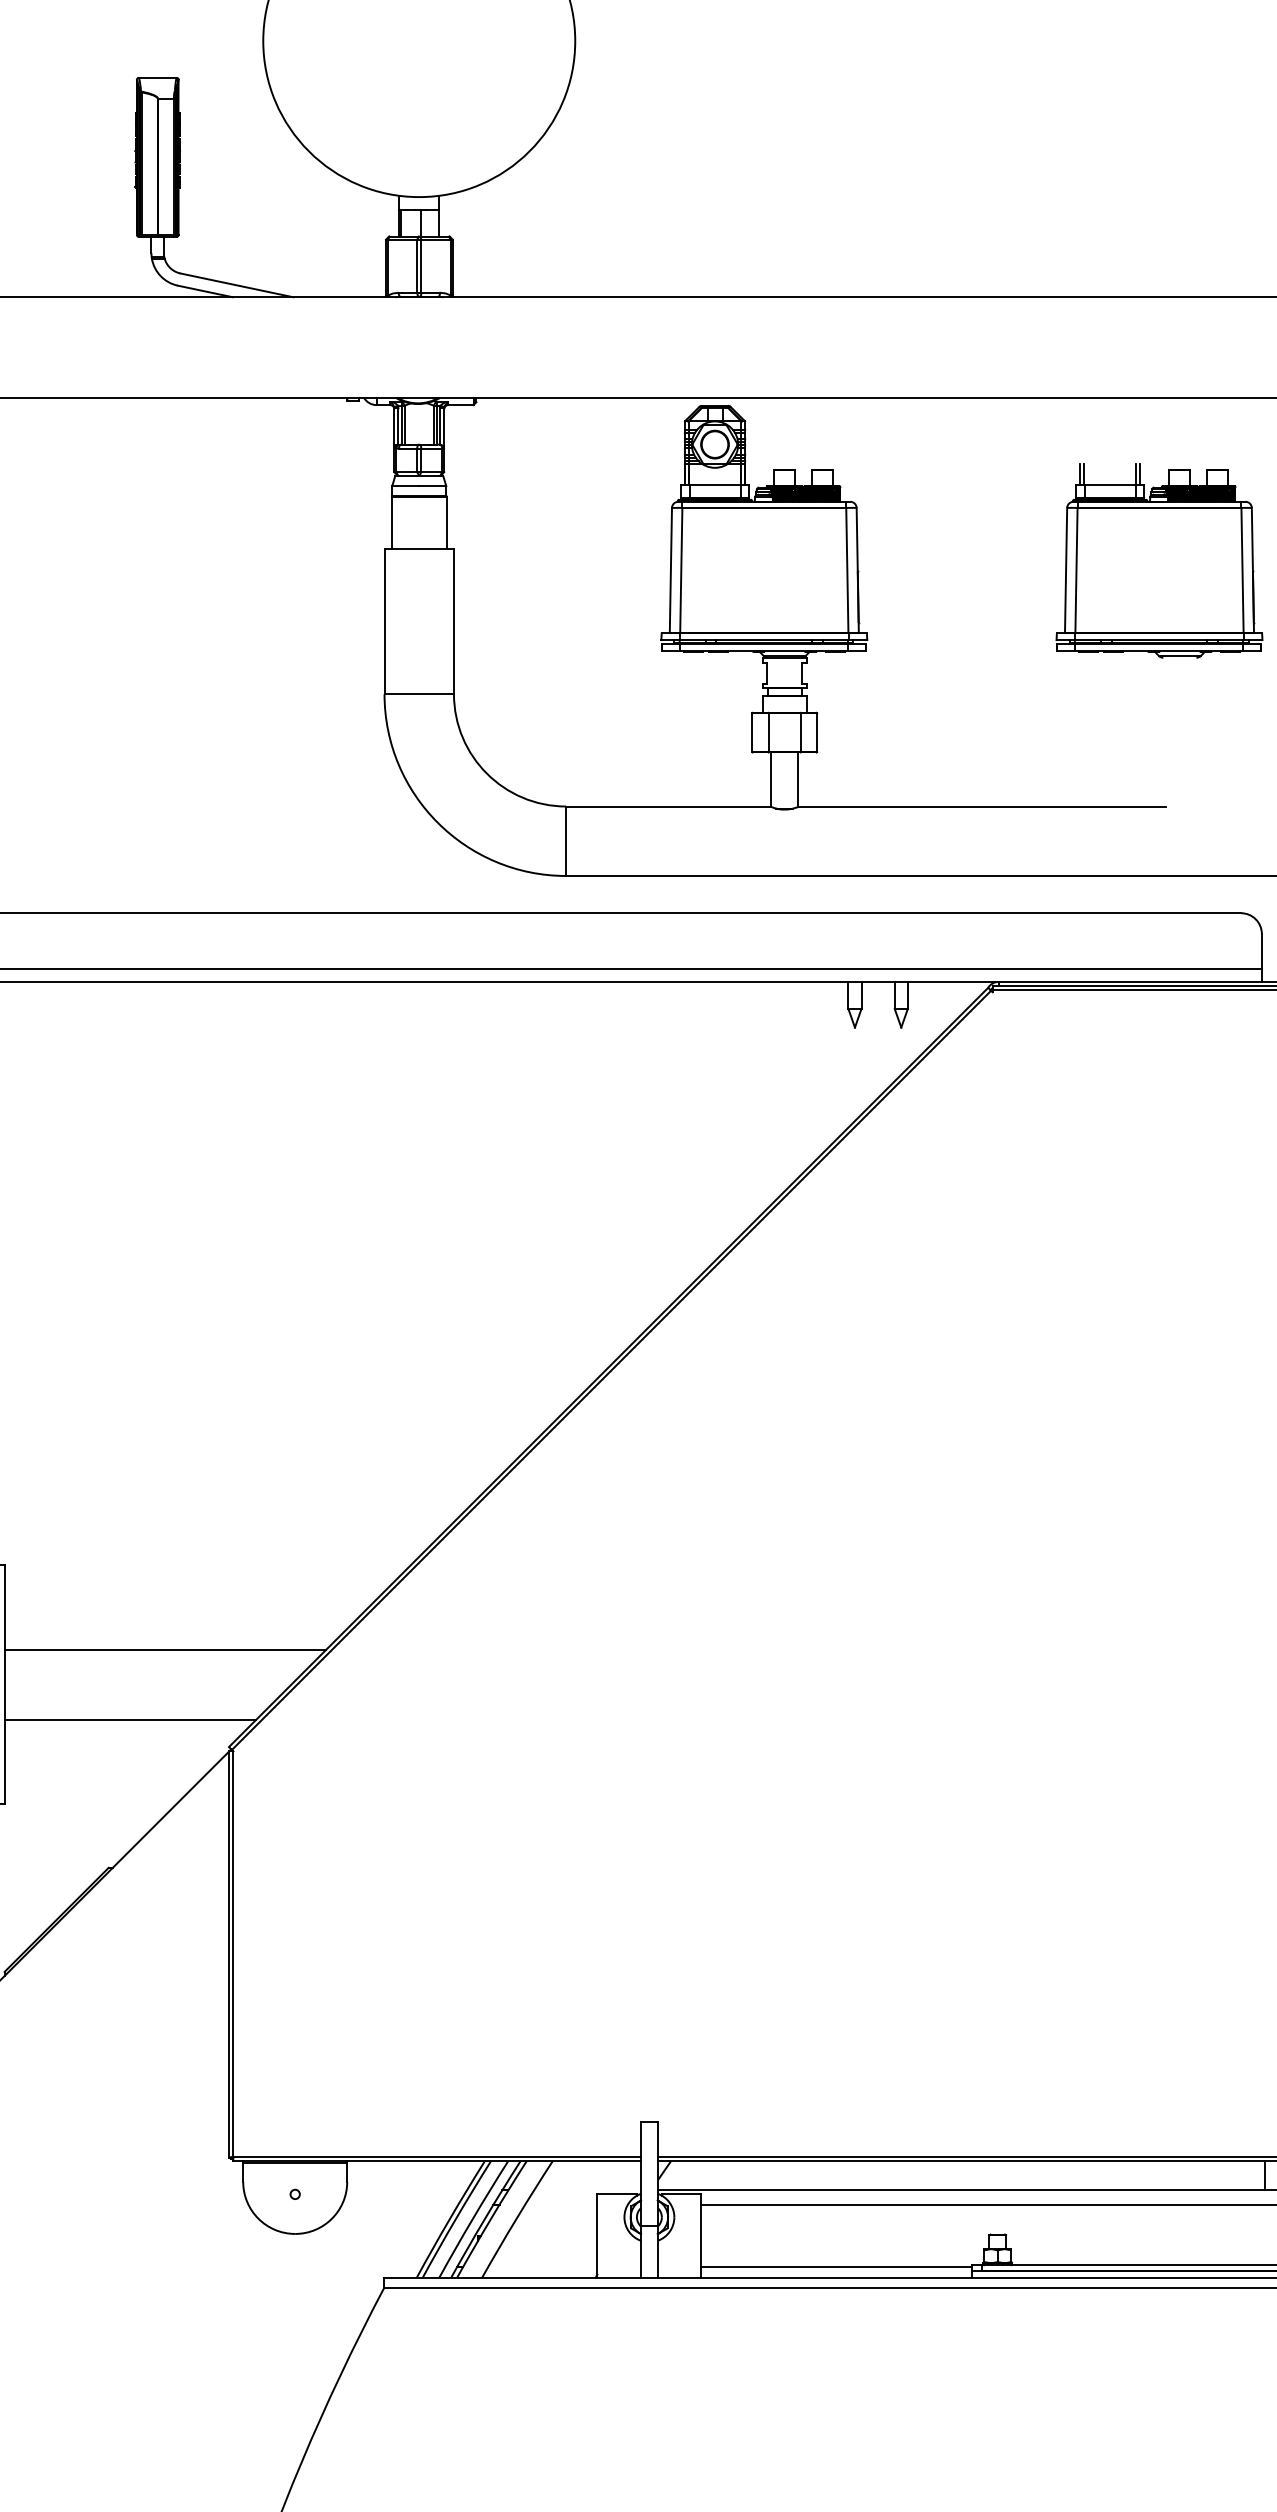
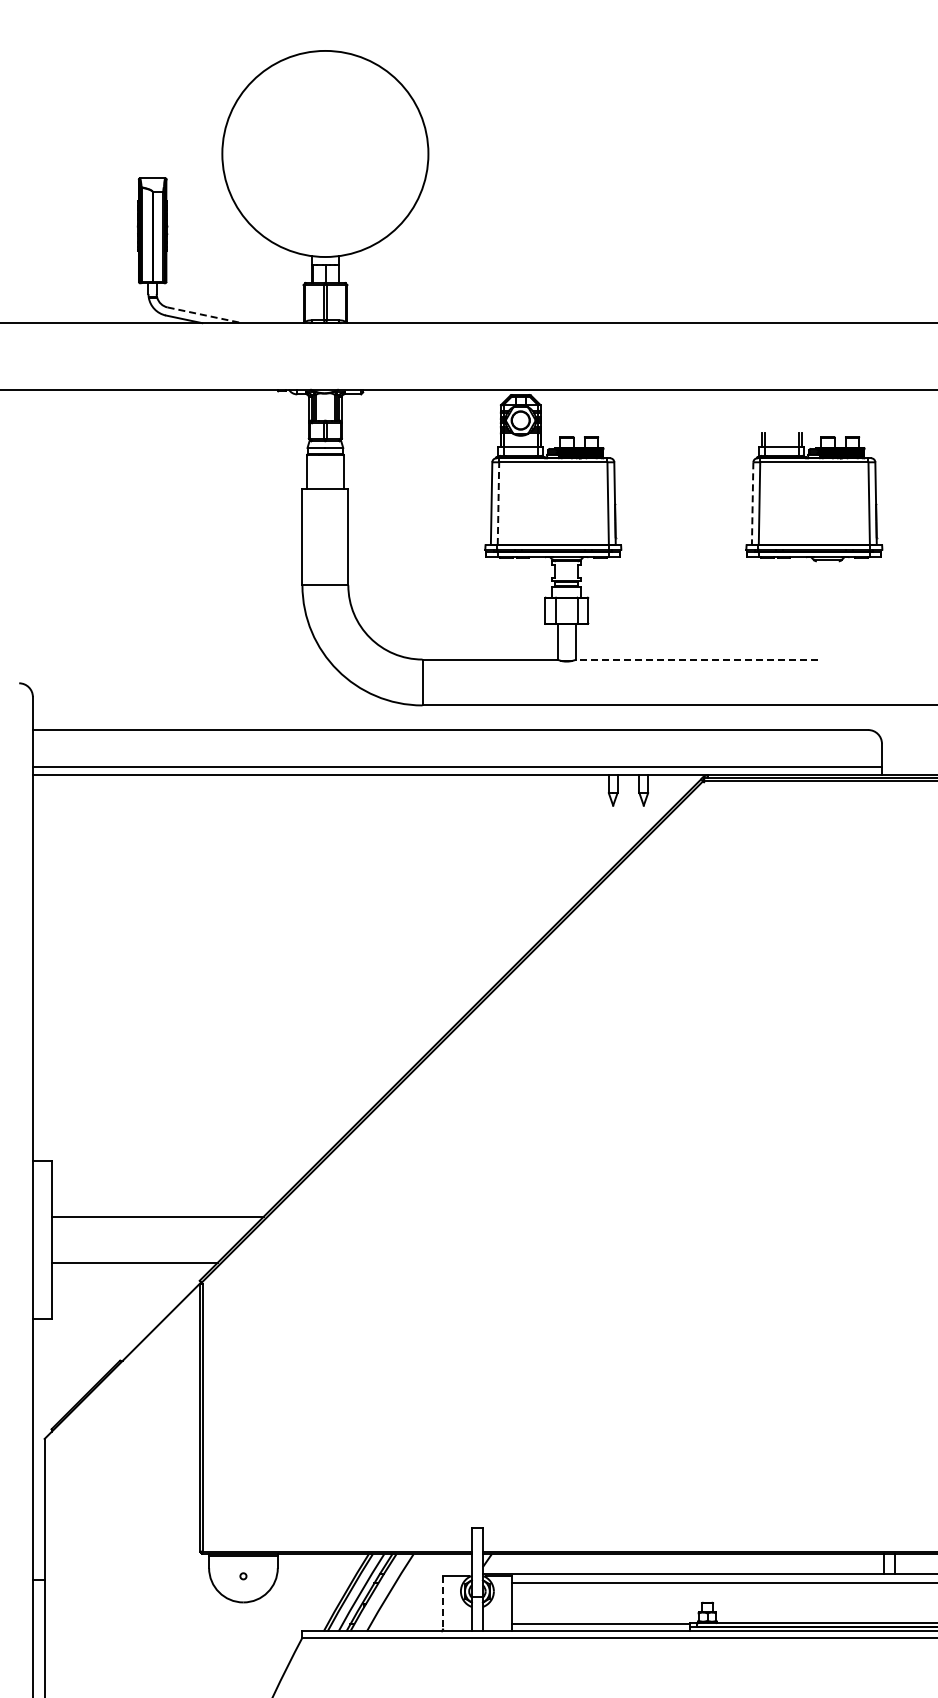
line: (237, 285) -> (205, 315), solid -> dashed
line: (681, 570) -> (498, 503), solid -> dashed
line: (1065, 571) -> (752, 504), solid -> dashed
line: (982, 806) -> (697, 659), solid -> dashed
line: (598, 2237) -> (443, 1604), solid -> dashed

